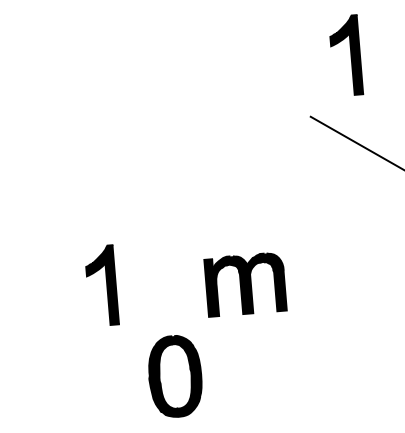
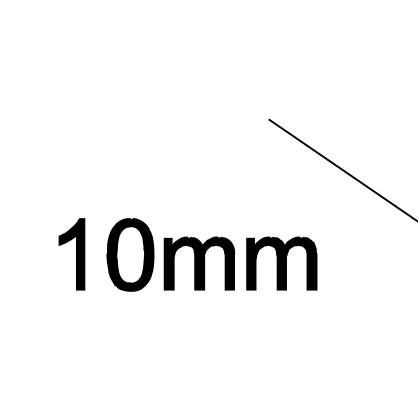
part: (345, 56) -> (304, 68), removed
part: (337, 276) -> (281, 263), added
part: (175, 376) -> (130, 254), moved

